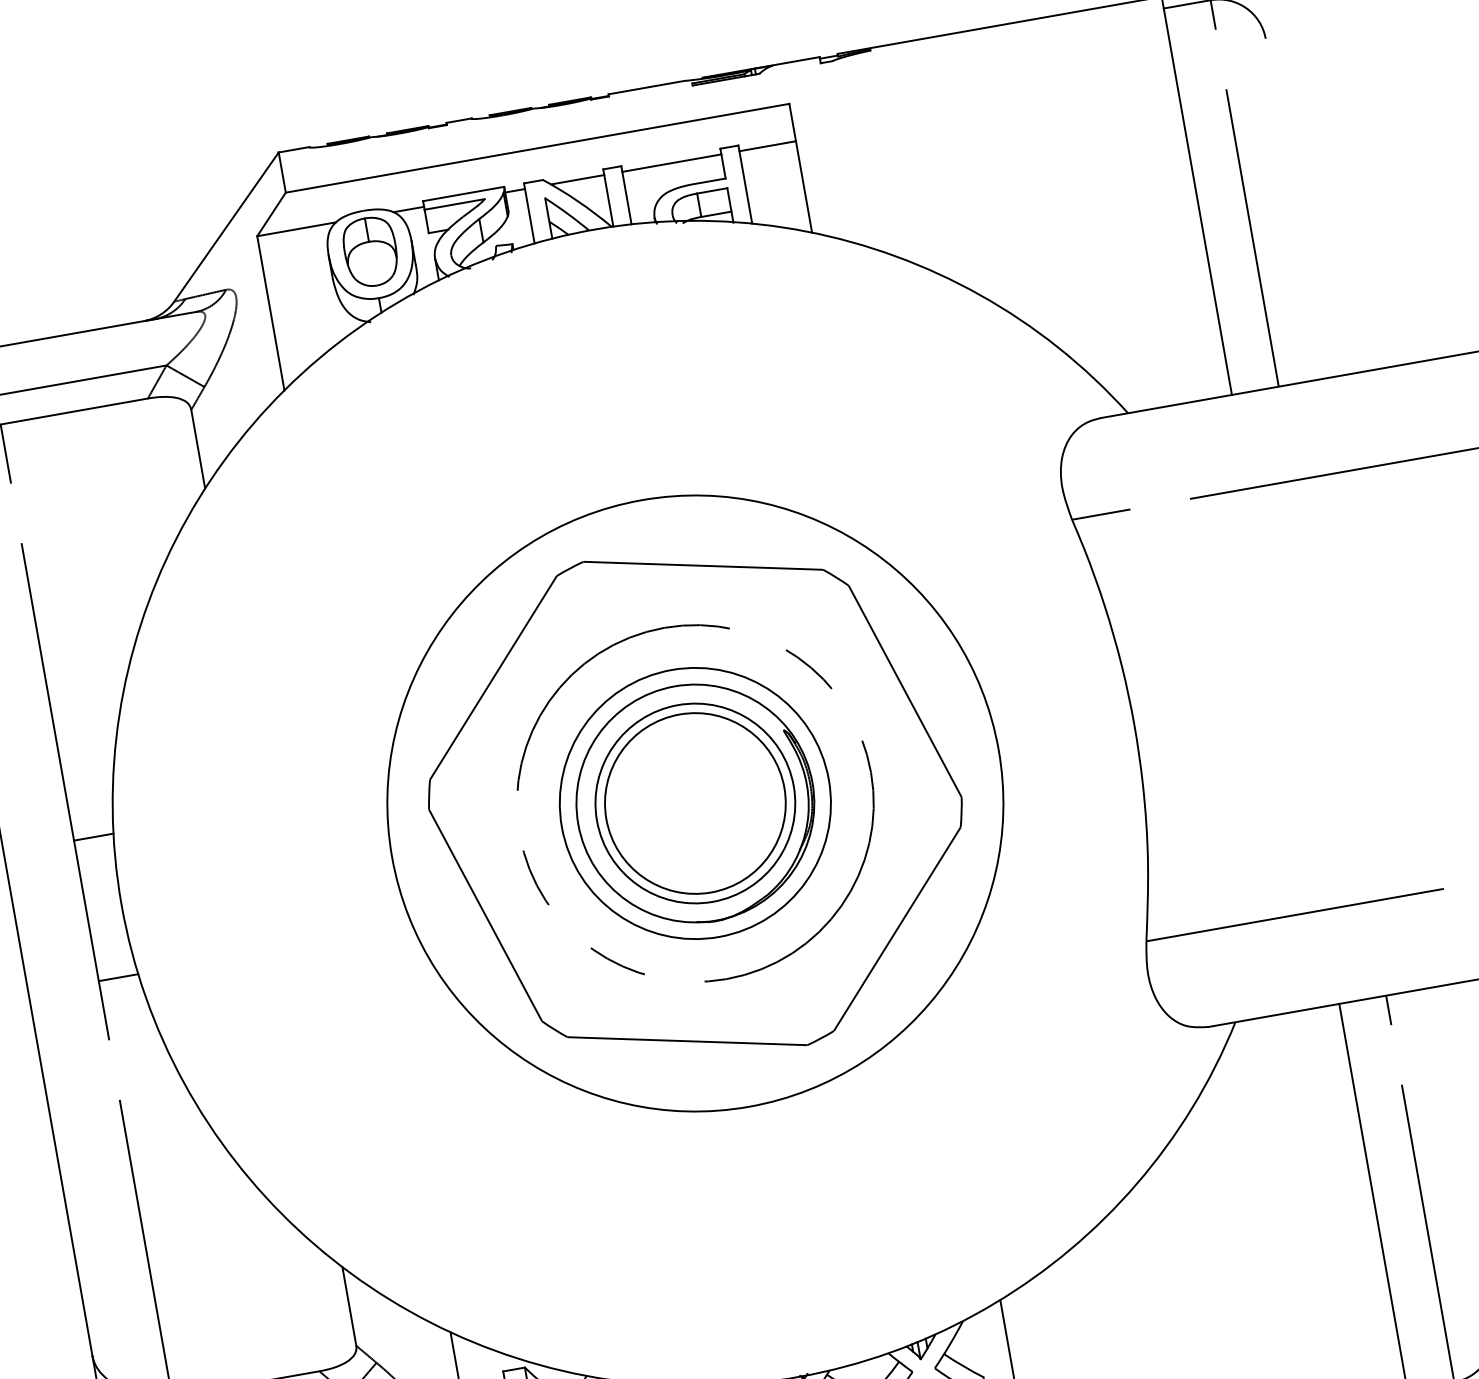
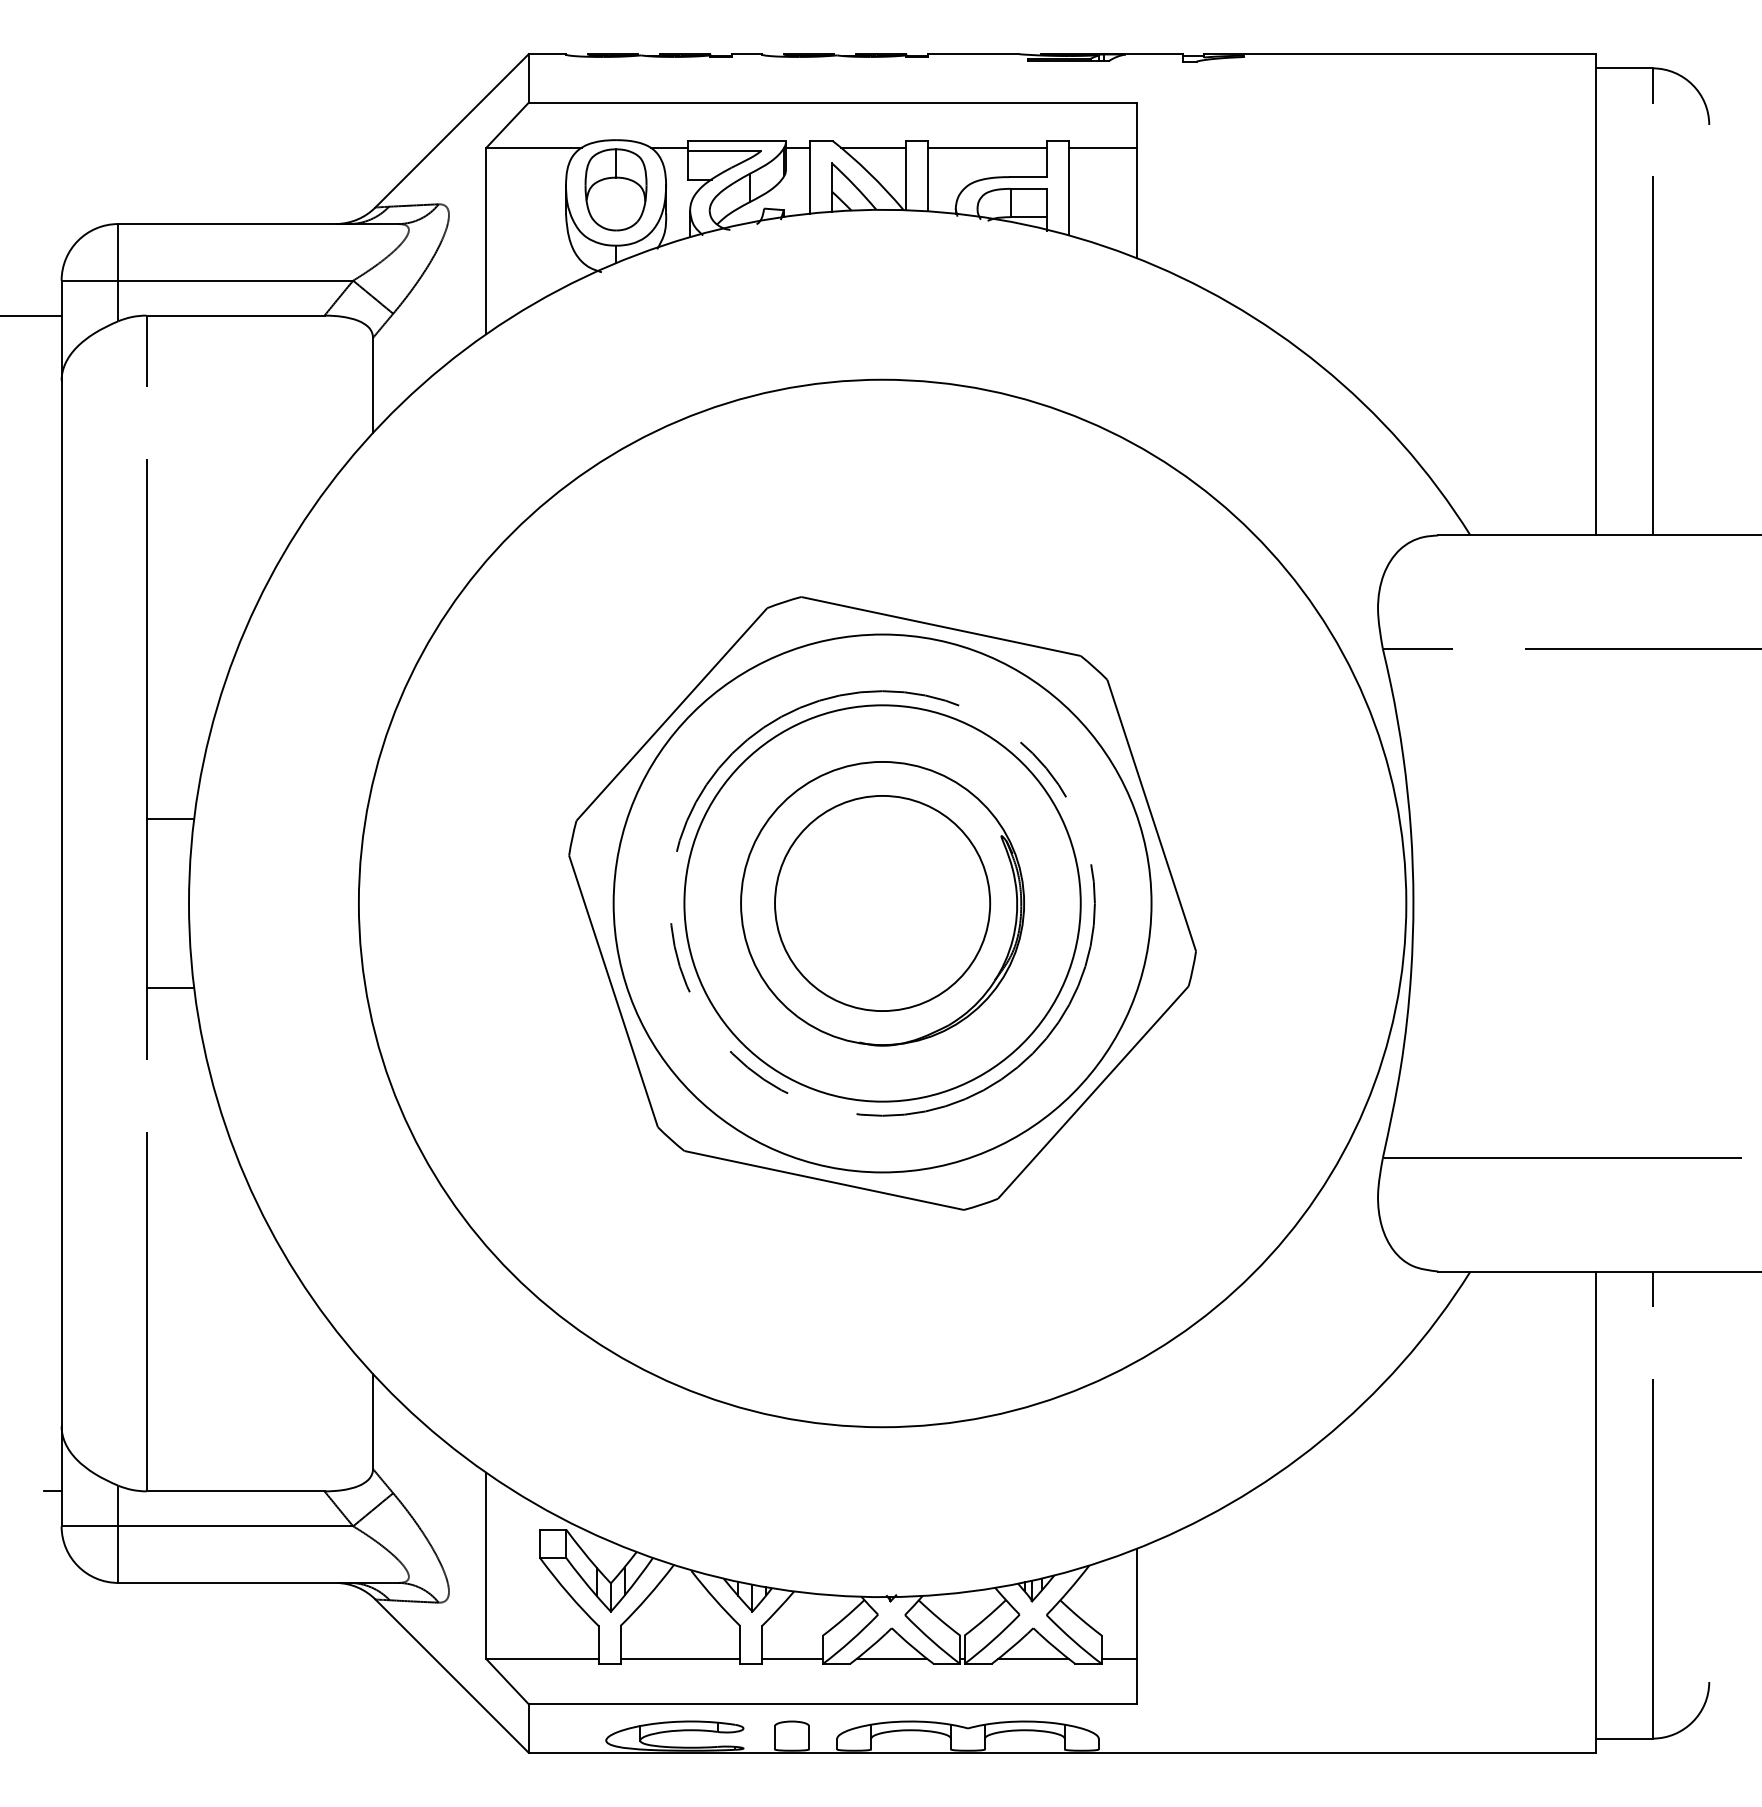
circle: (695, 803) -> (882, 903), size x1.43
circle: (695, 803) -> (882, 903), size x1.67
circle: (695, 803) -> (882, 903), size x1.67

